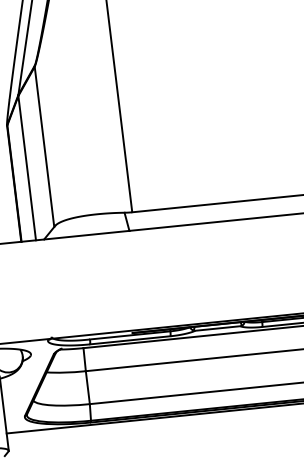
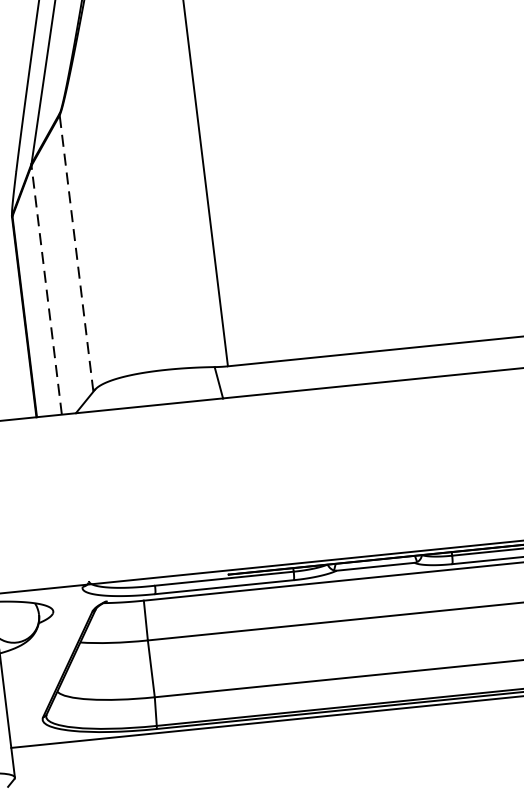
line: (44, 146) -> (76, 252), solid -> dashed
line: (27, 168) -> (47, 290), solid -> dashed

